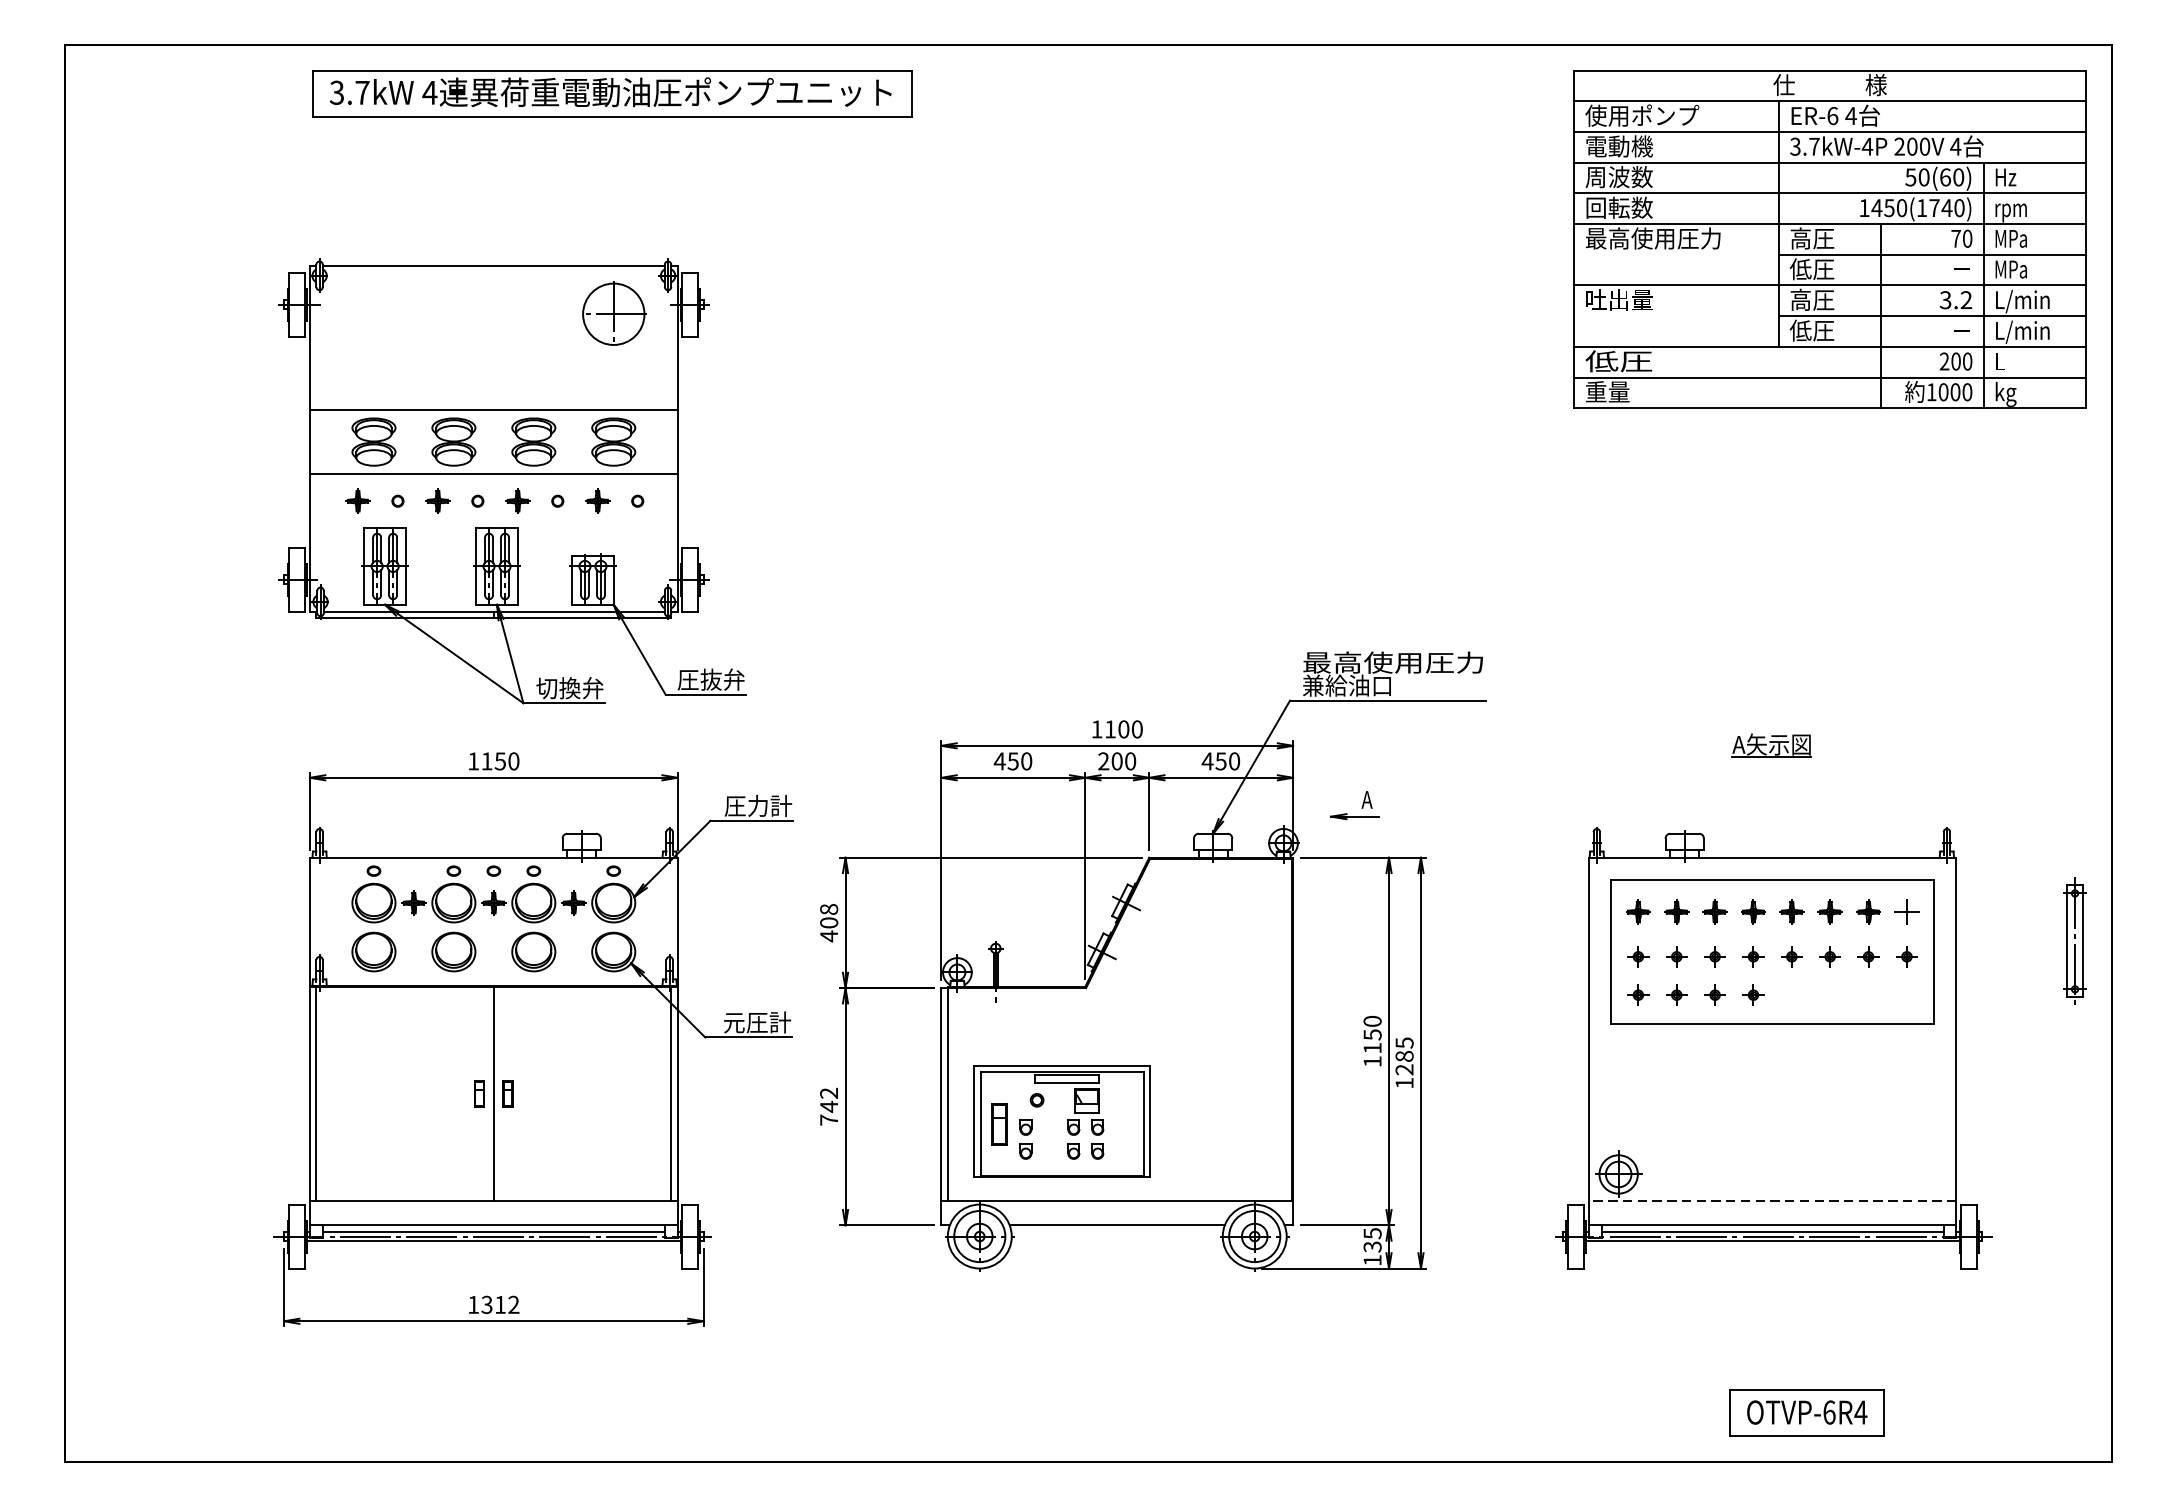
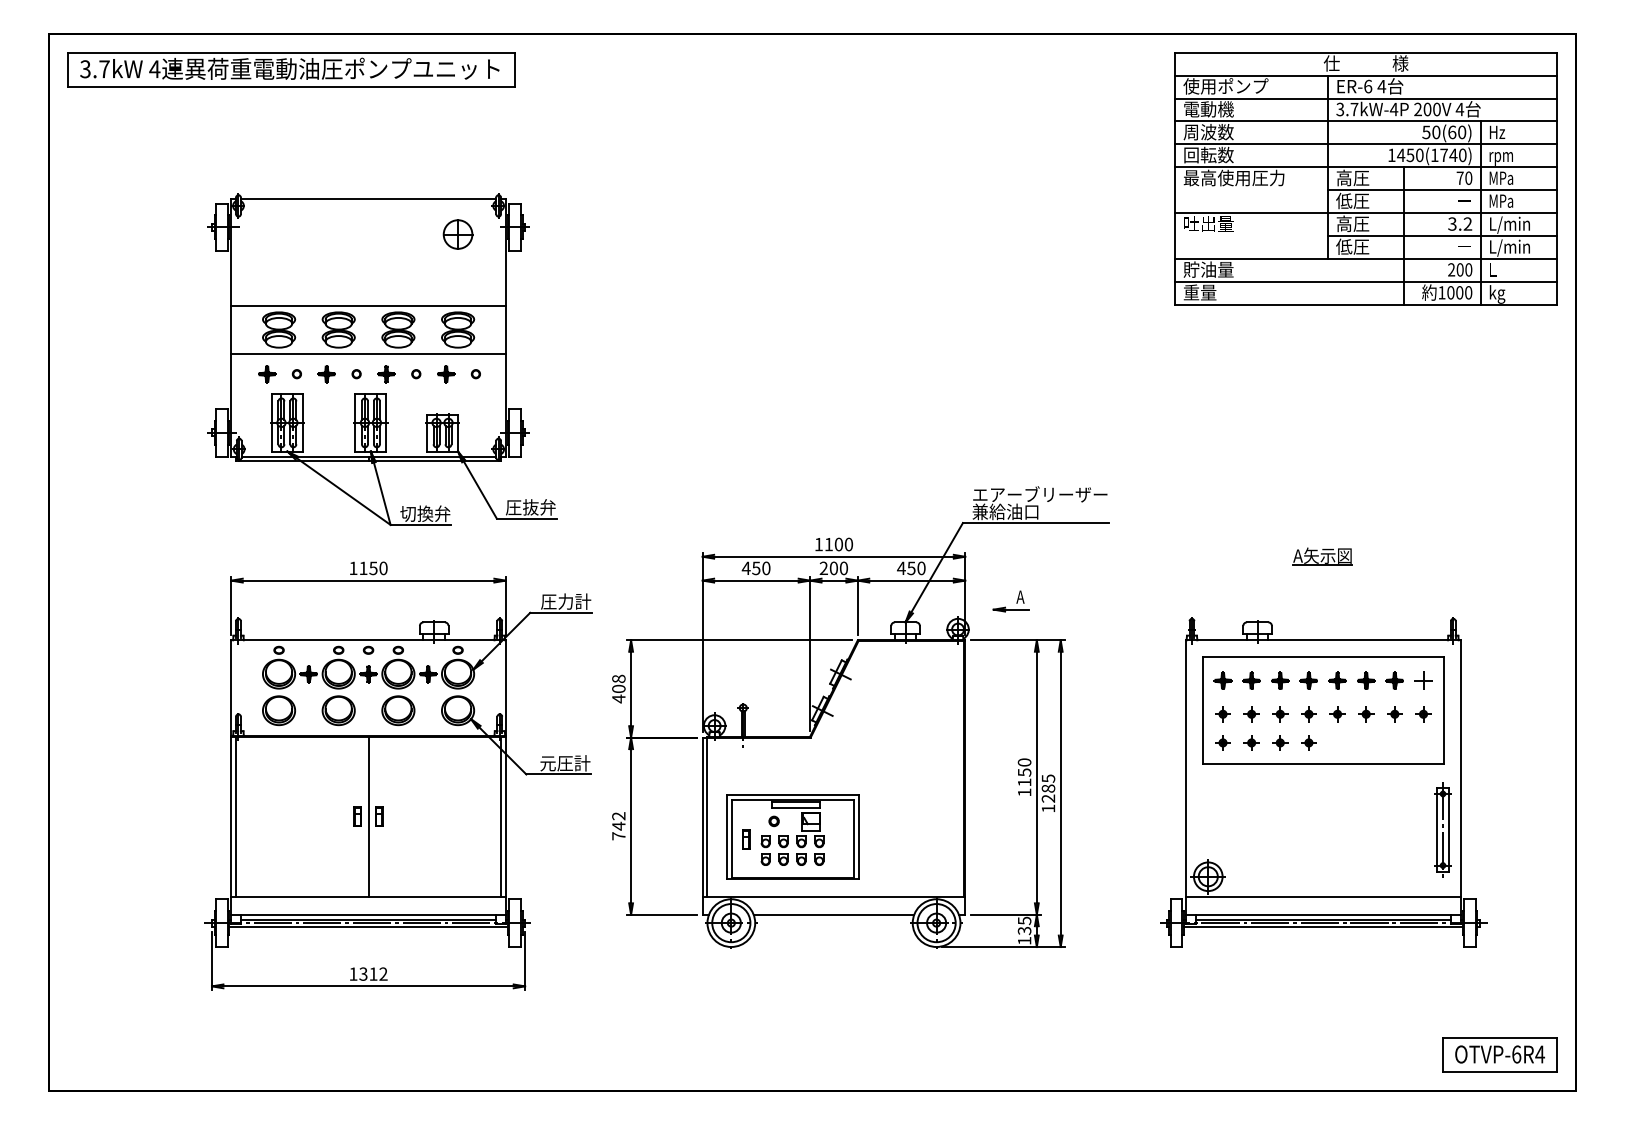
part: (612, 93) -> (291, 69), moved
part: (612, 314) -> (457, 234), size x0.62
text: (1618, 361) -> (1208, 269), 低圧 -> 貯油量
text: (1393, 662) -> (1040, 494), 最高使用圧力 -> エアーブリーザー
part: (2074, 941) -> (1442, 829), moved
part: (1000, 1124) -> (746, 839), size x0.62
part: (1049, 1139) -> (783, 850), added
line: (1771, 1200) -> (1322, 896), dashed -> solid
part: (1806, 1412) -> (1499, 1054), moved

